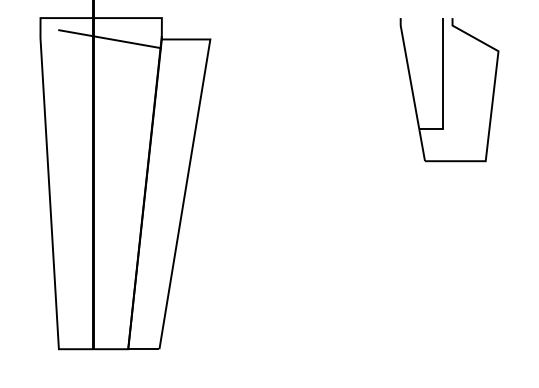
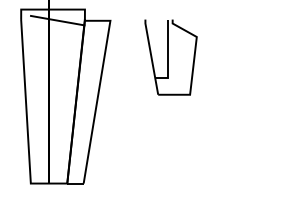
part: (448, 90) -> (170, 57), moved

